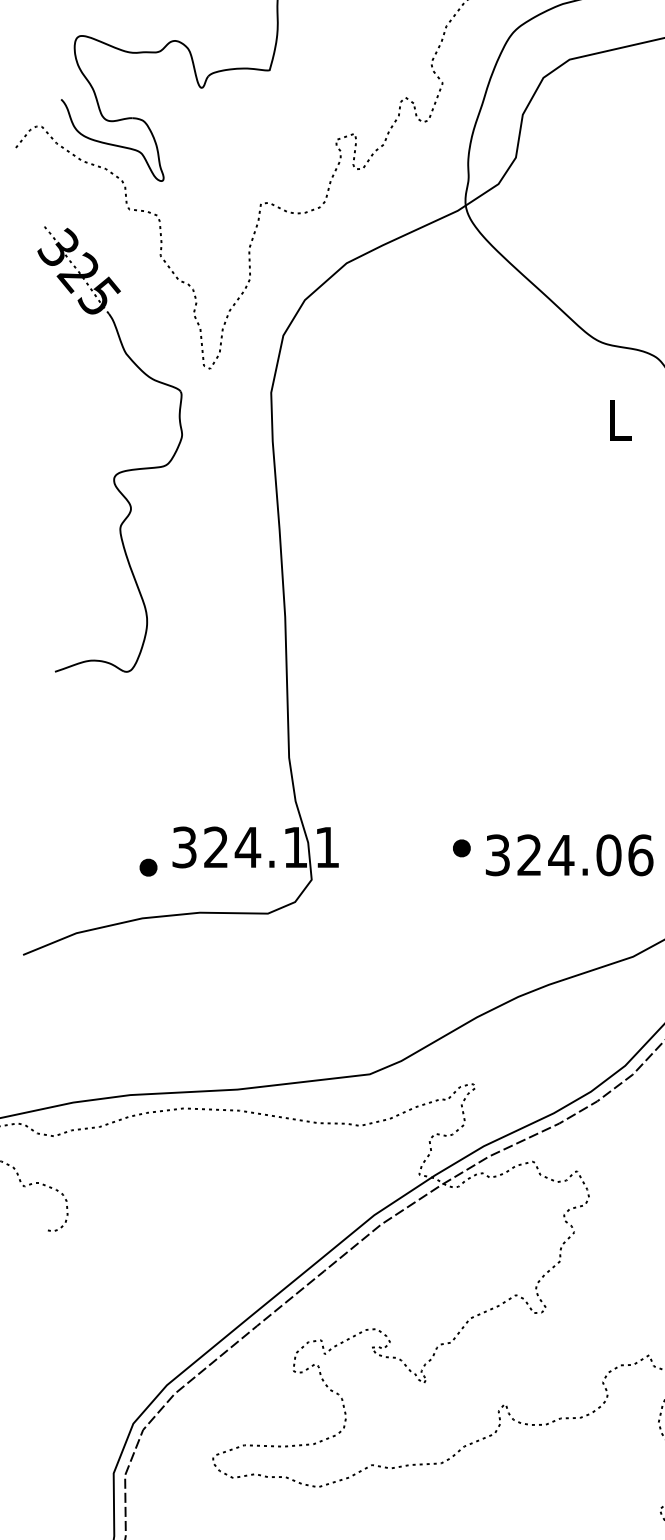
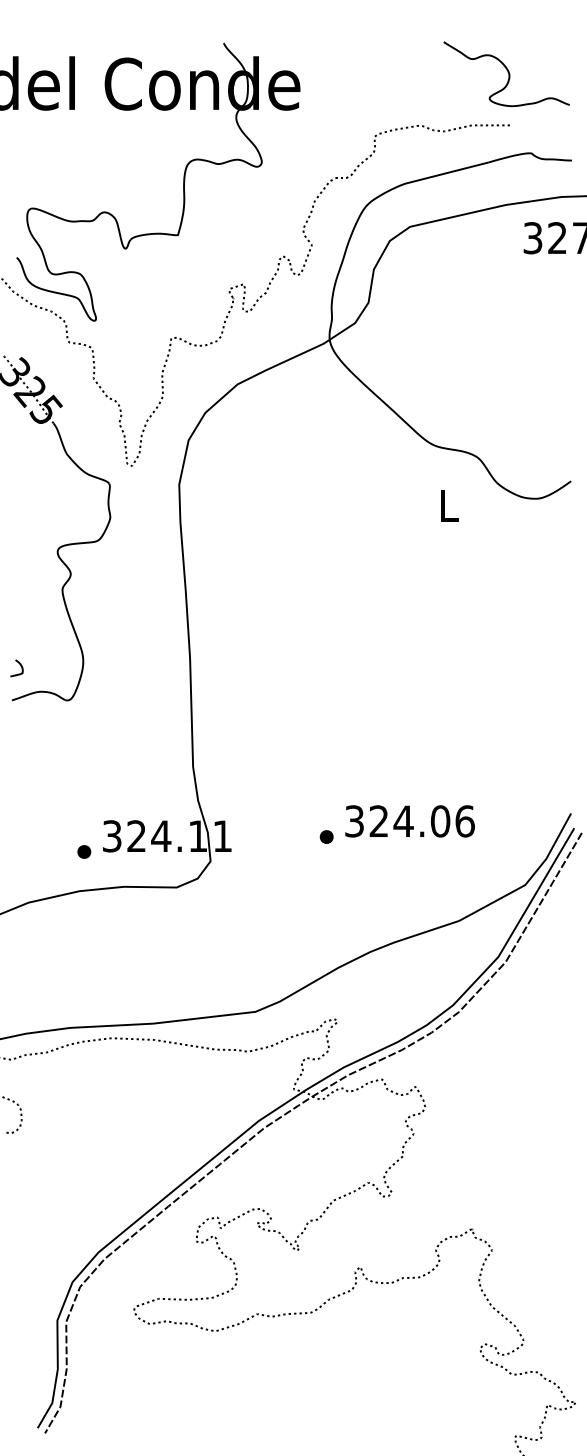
curve: (66, 627) -> (20, 666), added
text: (568, 855) -> (409, 821), moved

